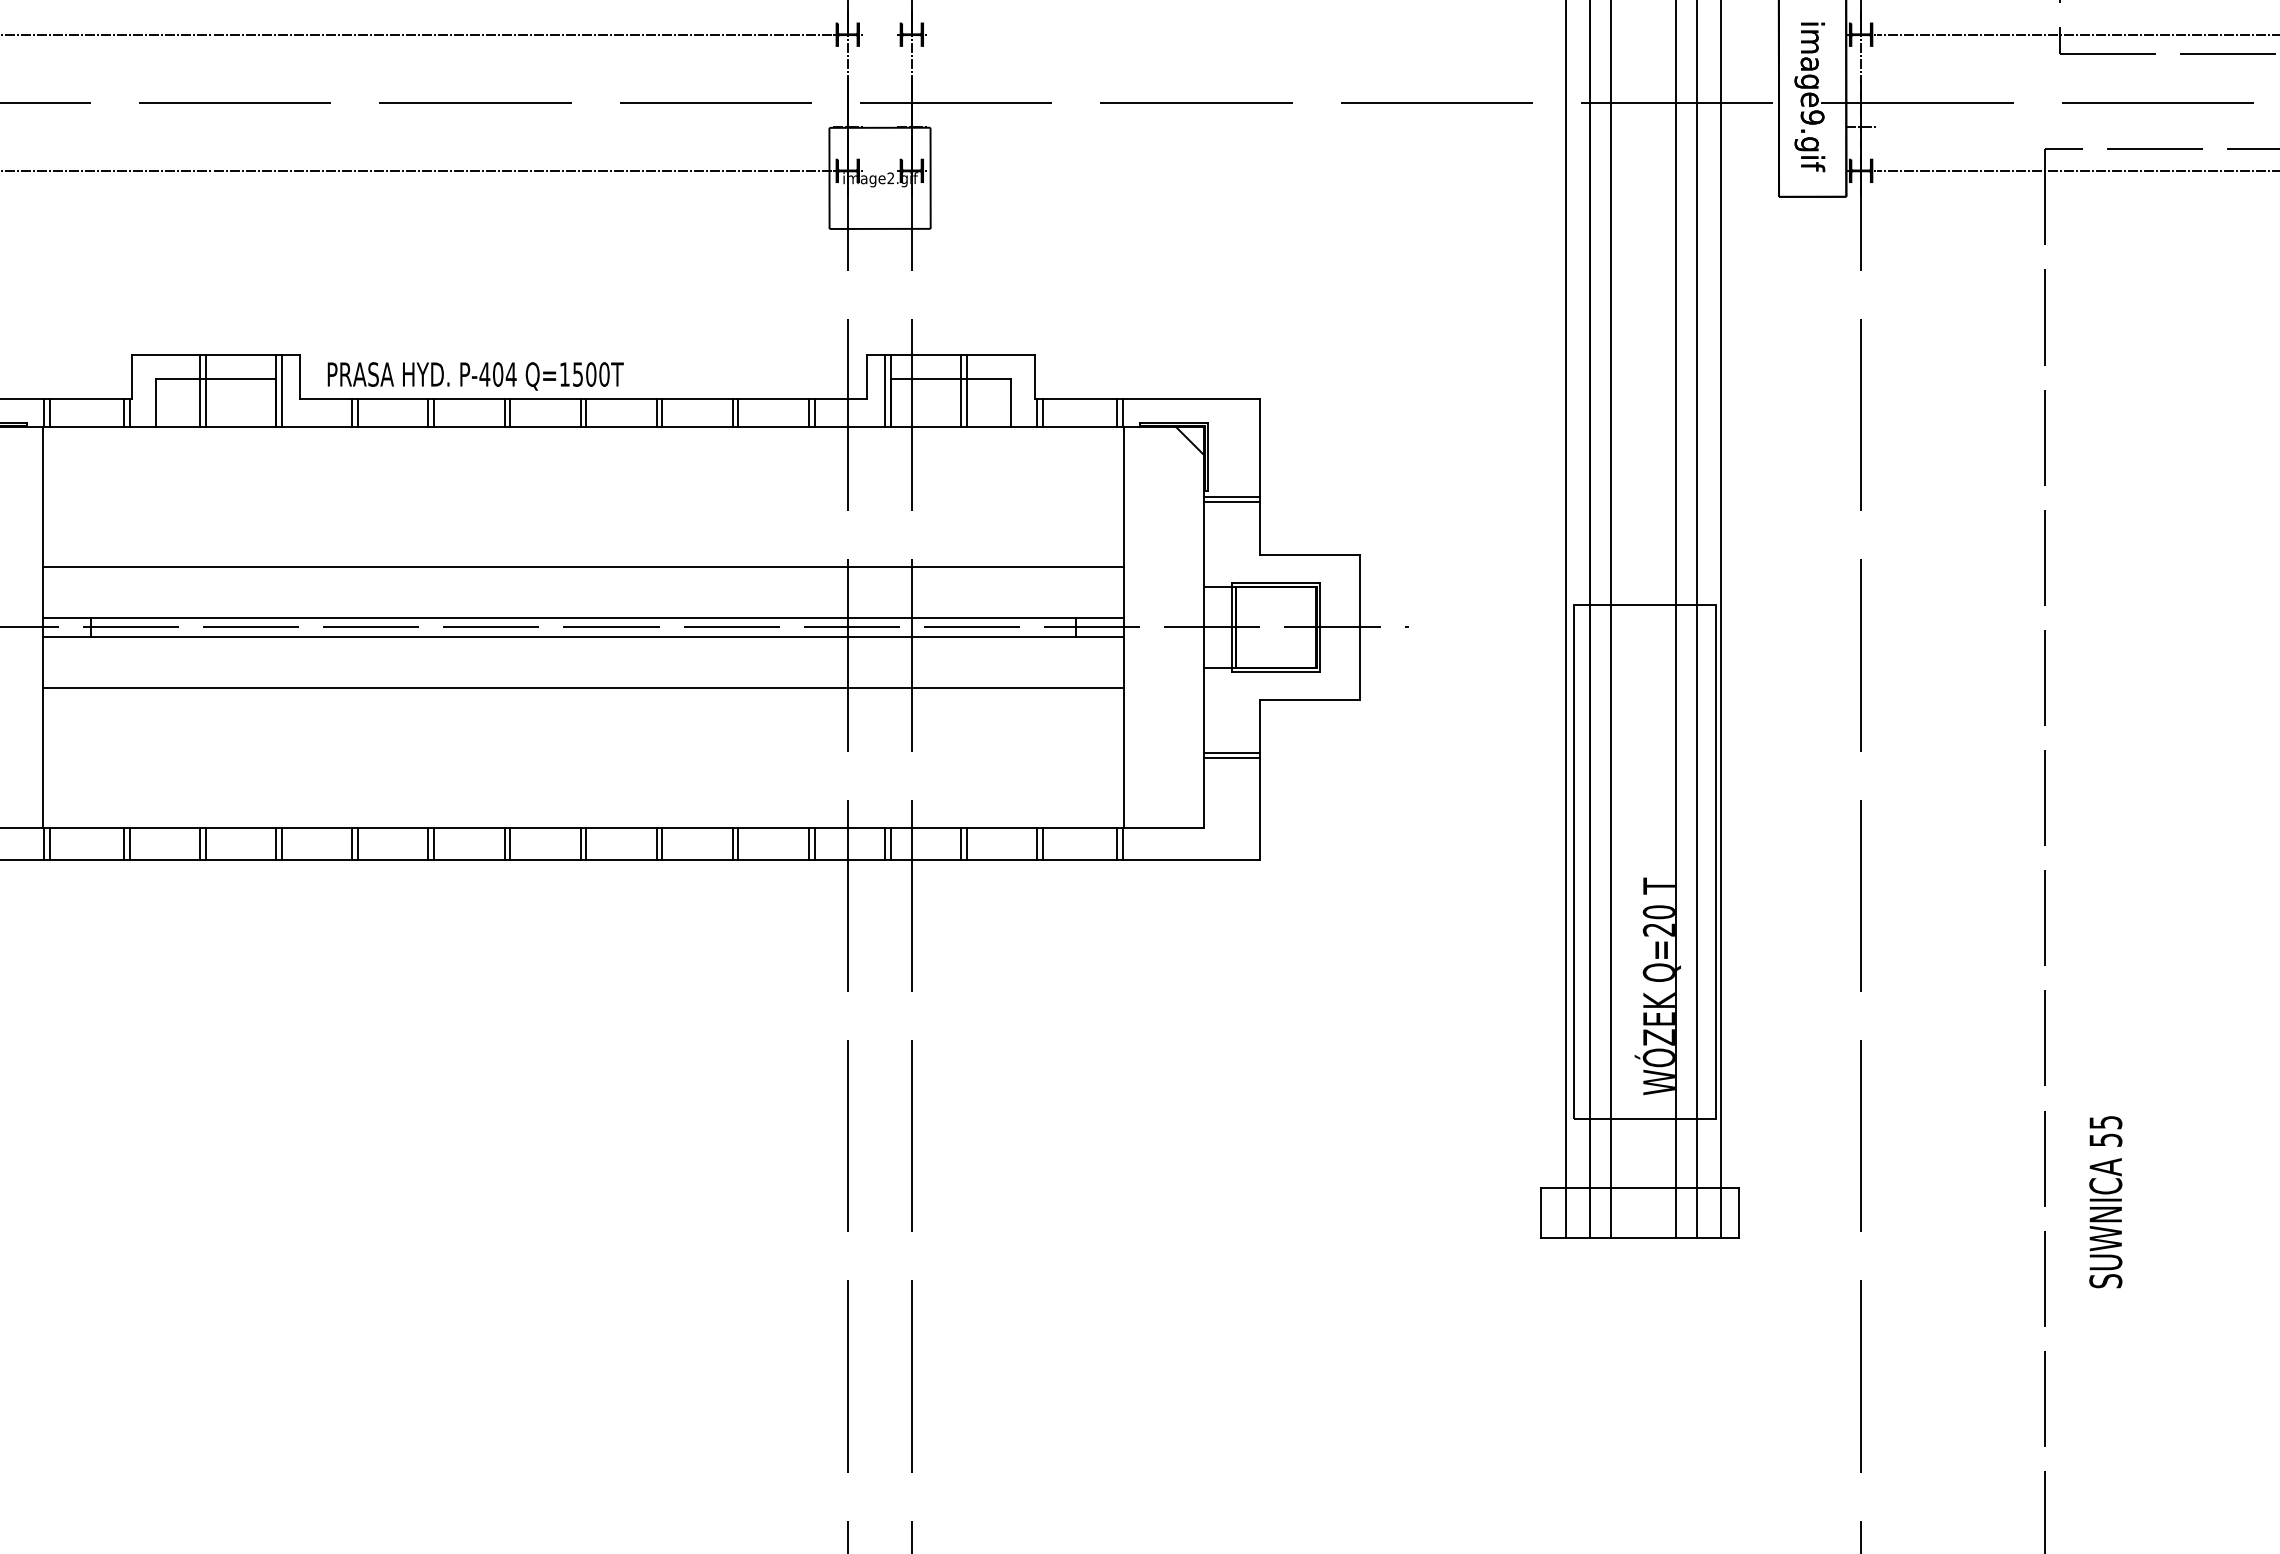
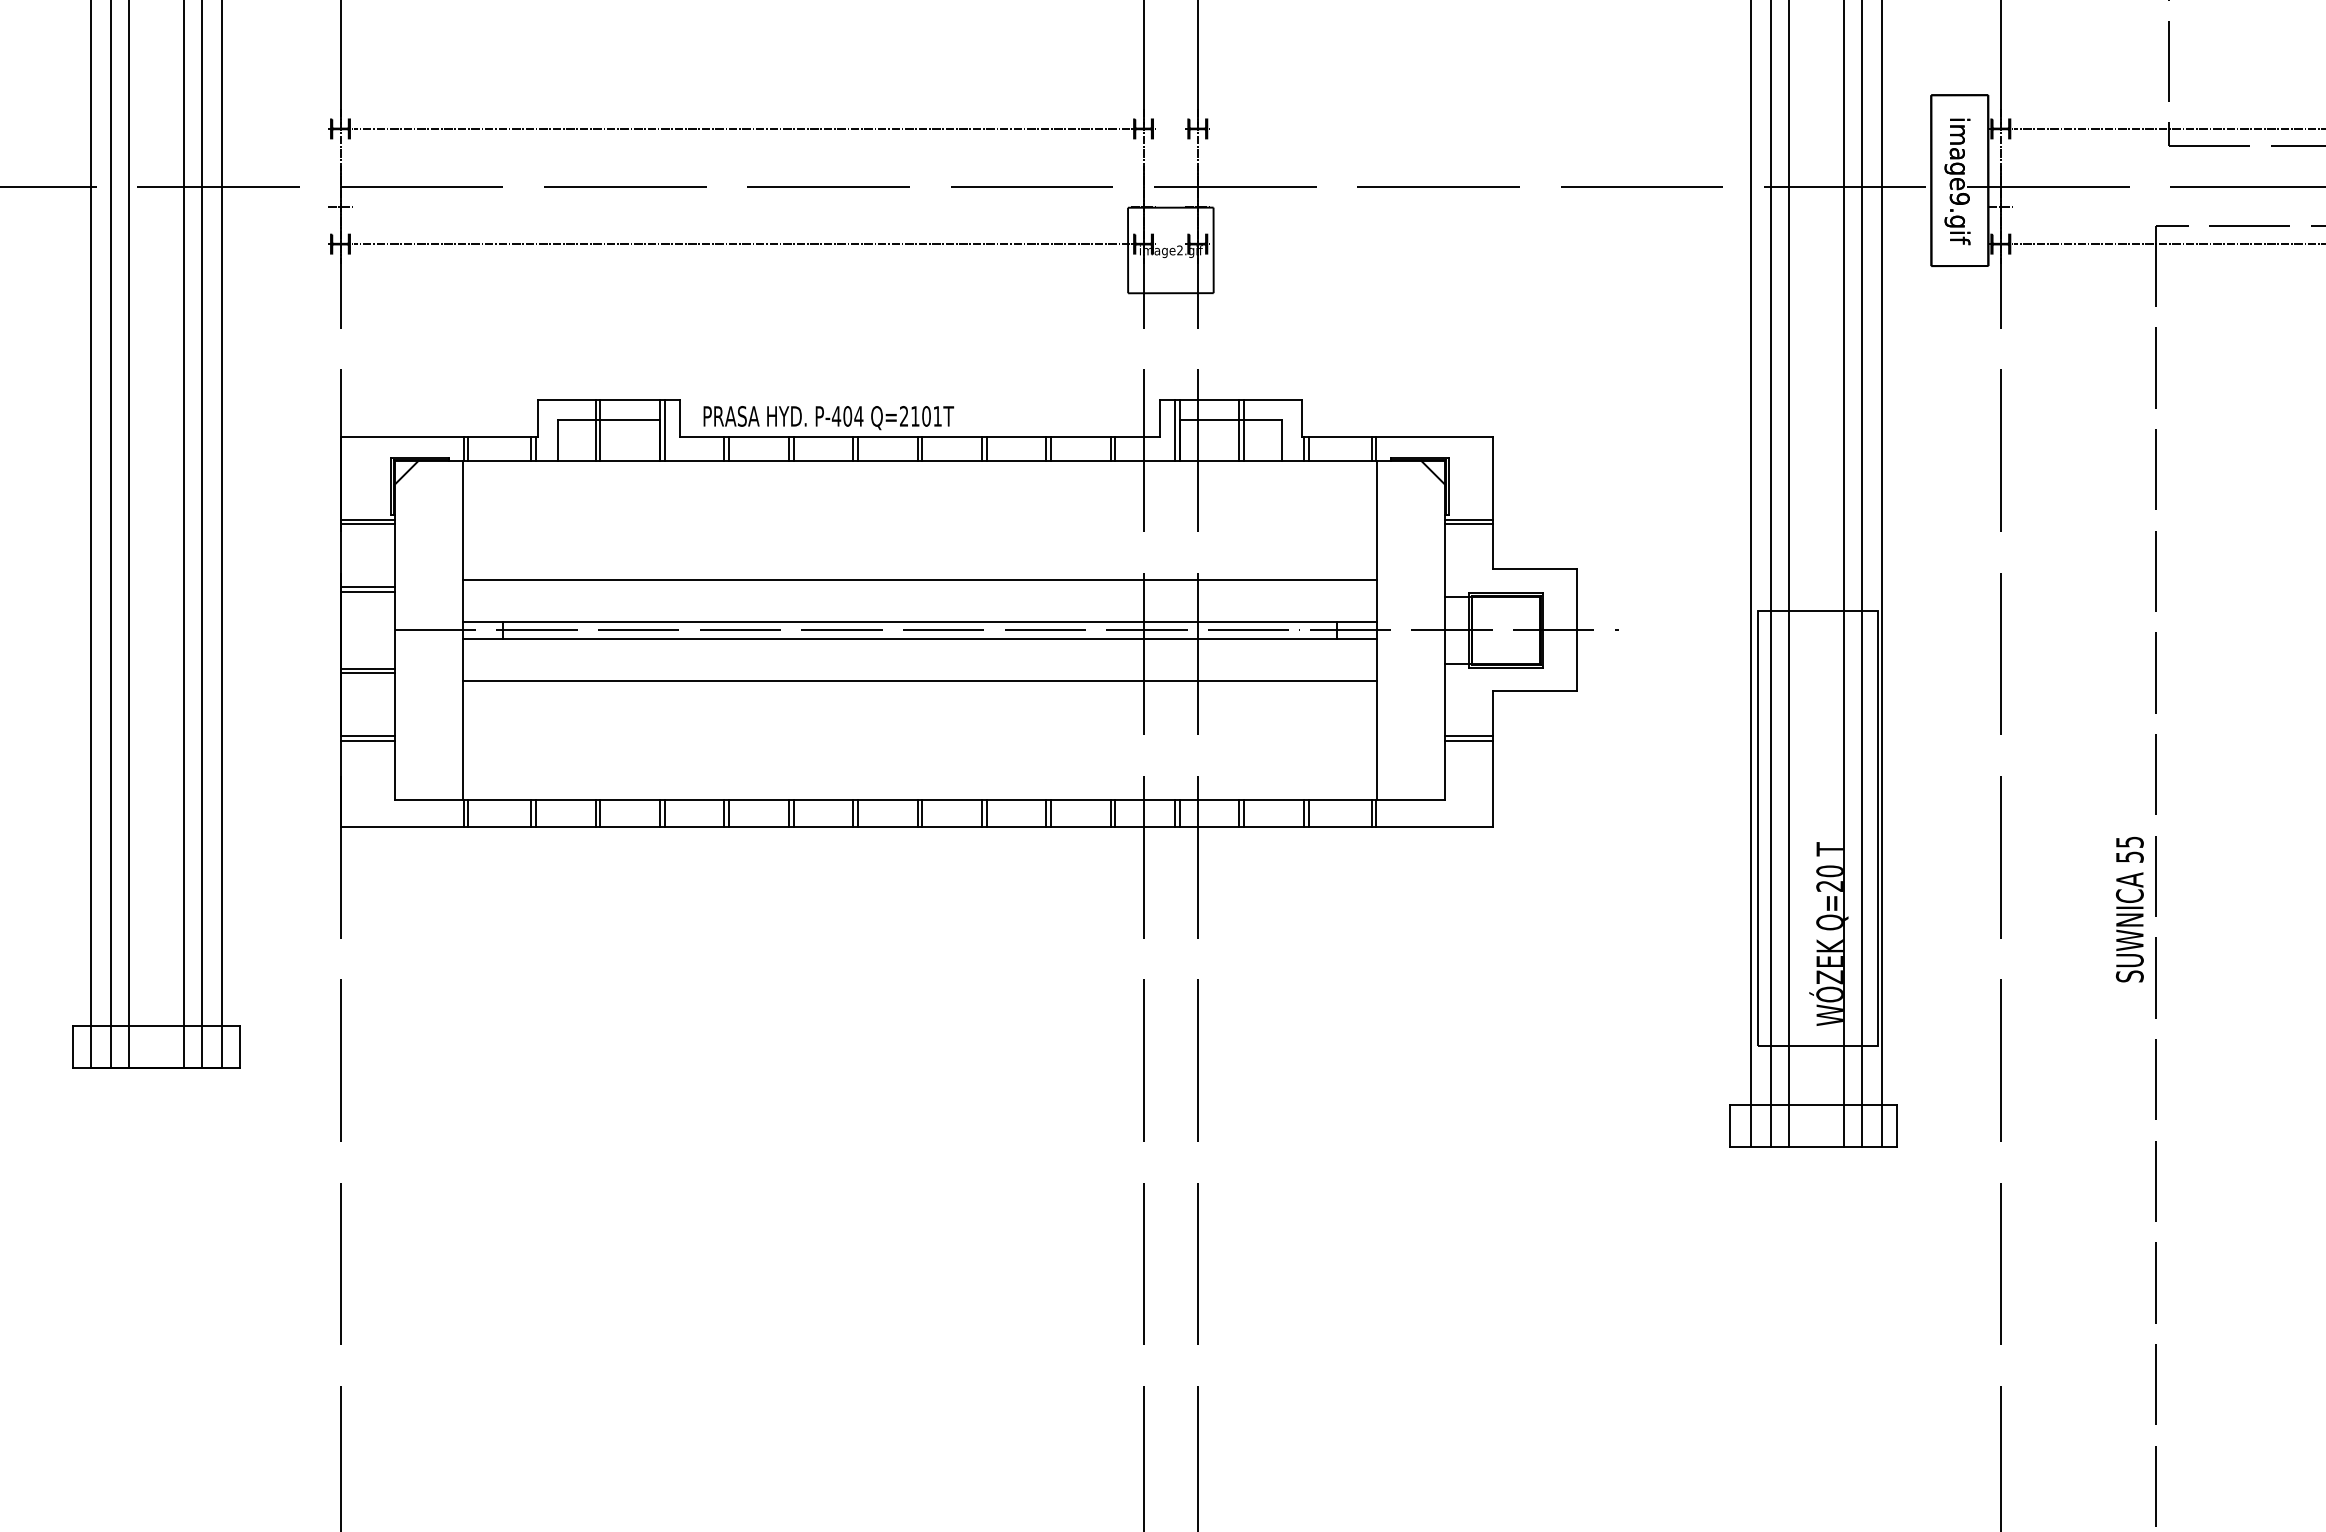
text: (585, 374) -> (921, 416), Q=1500T -> Q=2101T
text: (2105, 1202) -> (2129, 909), moved

